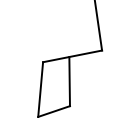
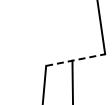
line: (73, 56) -> (76, 60), solid -> dashed

